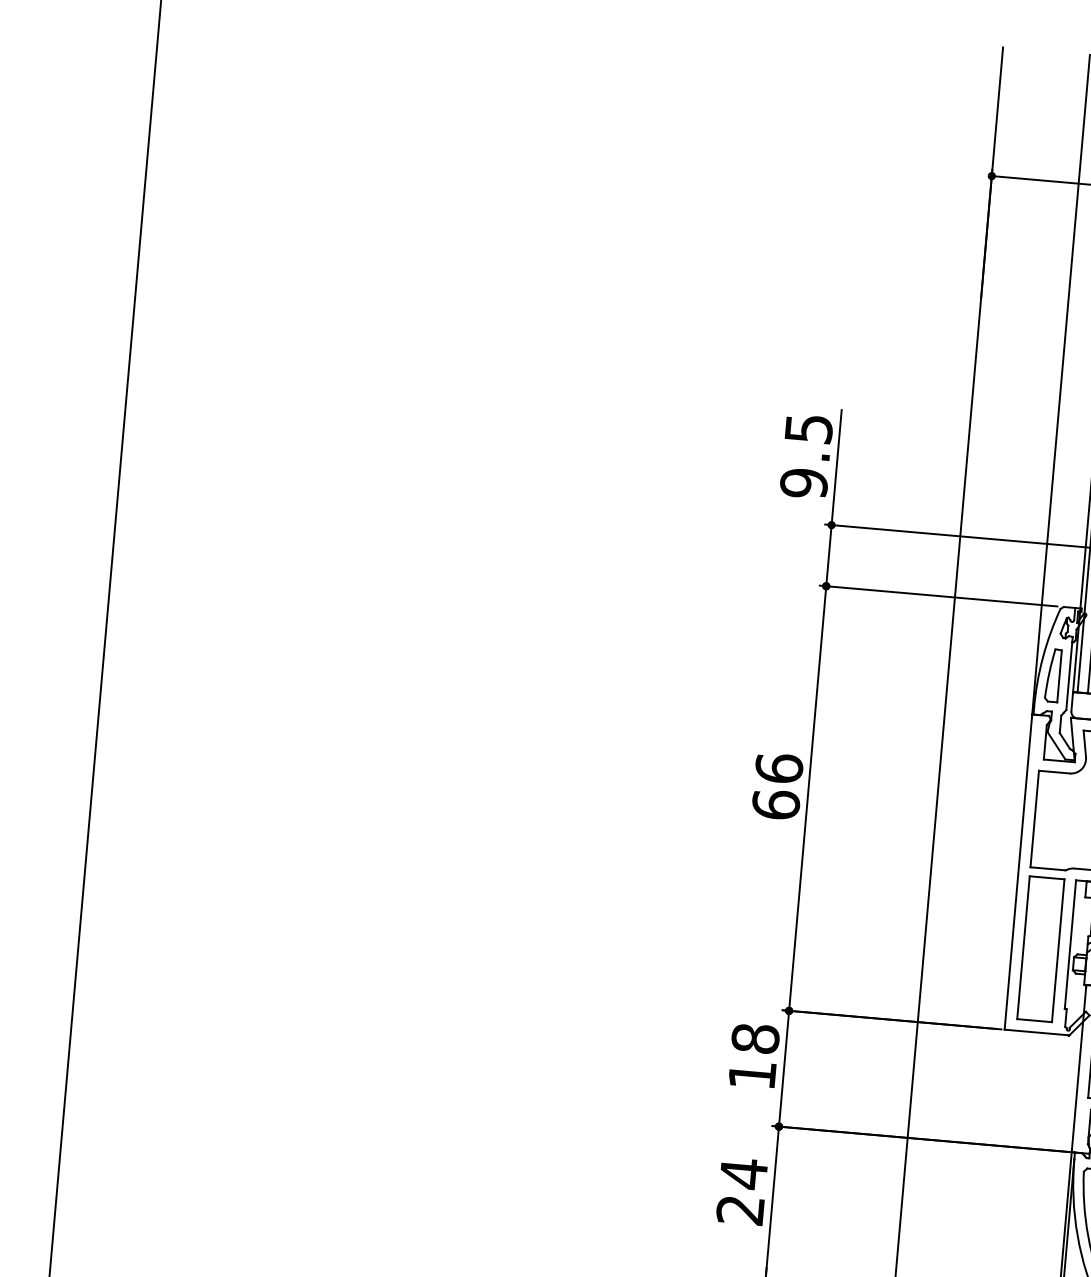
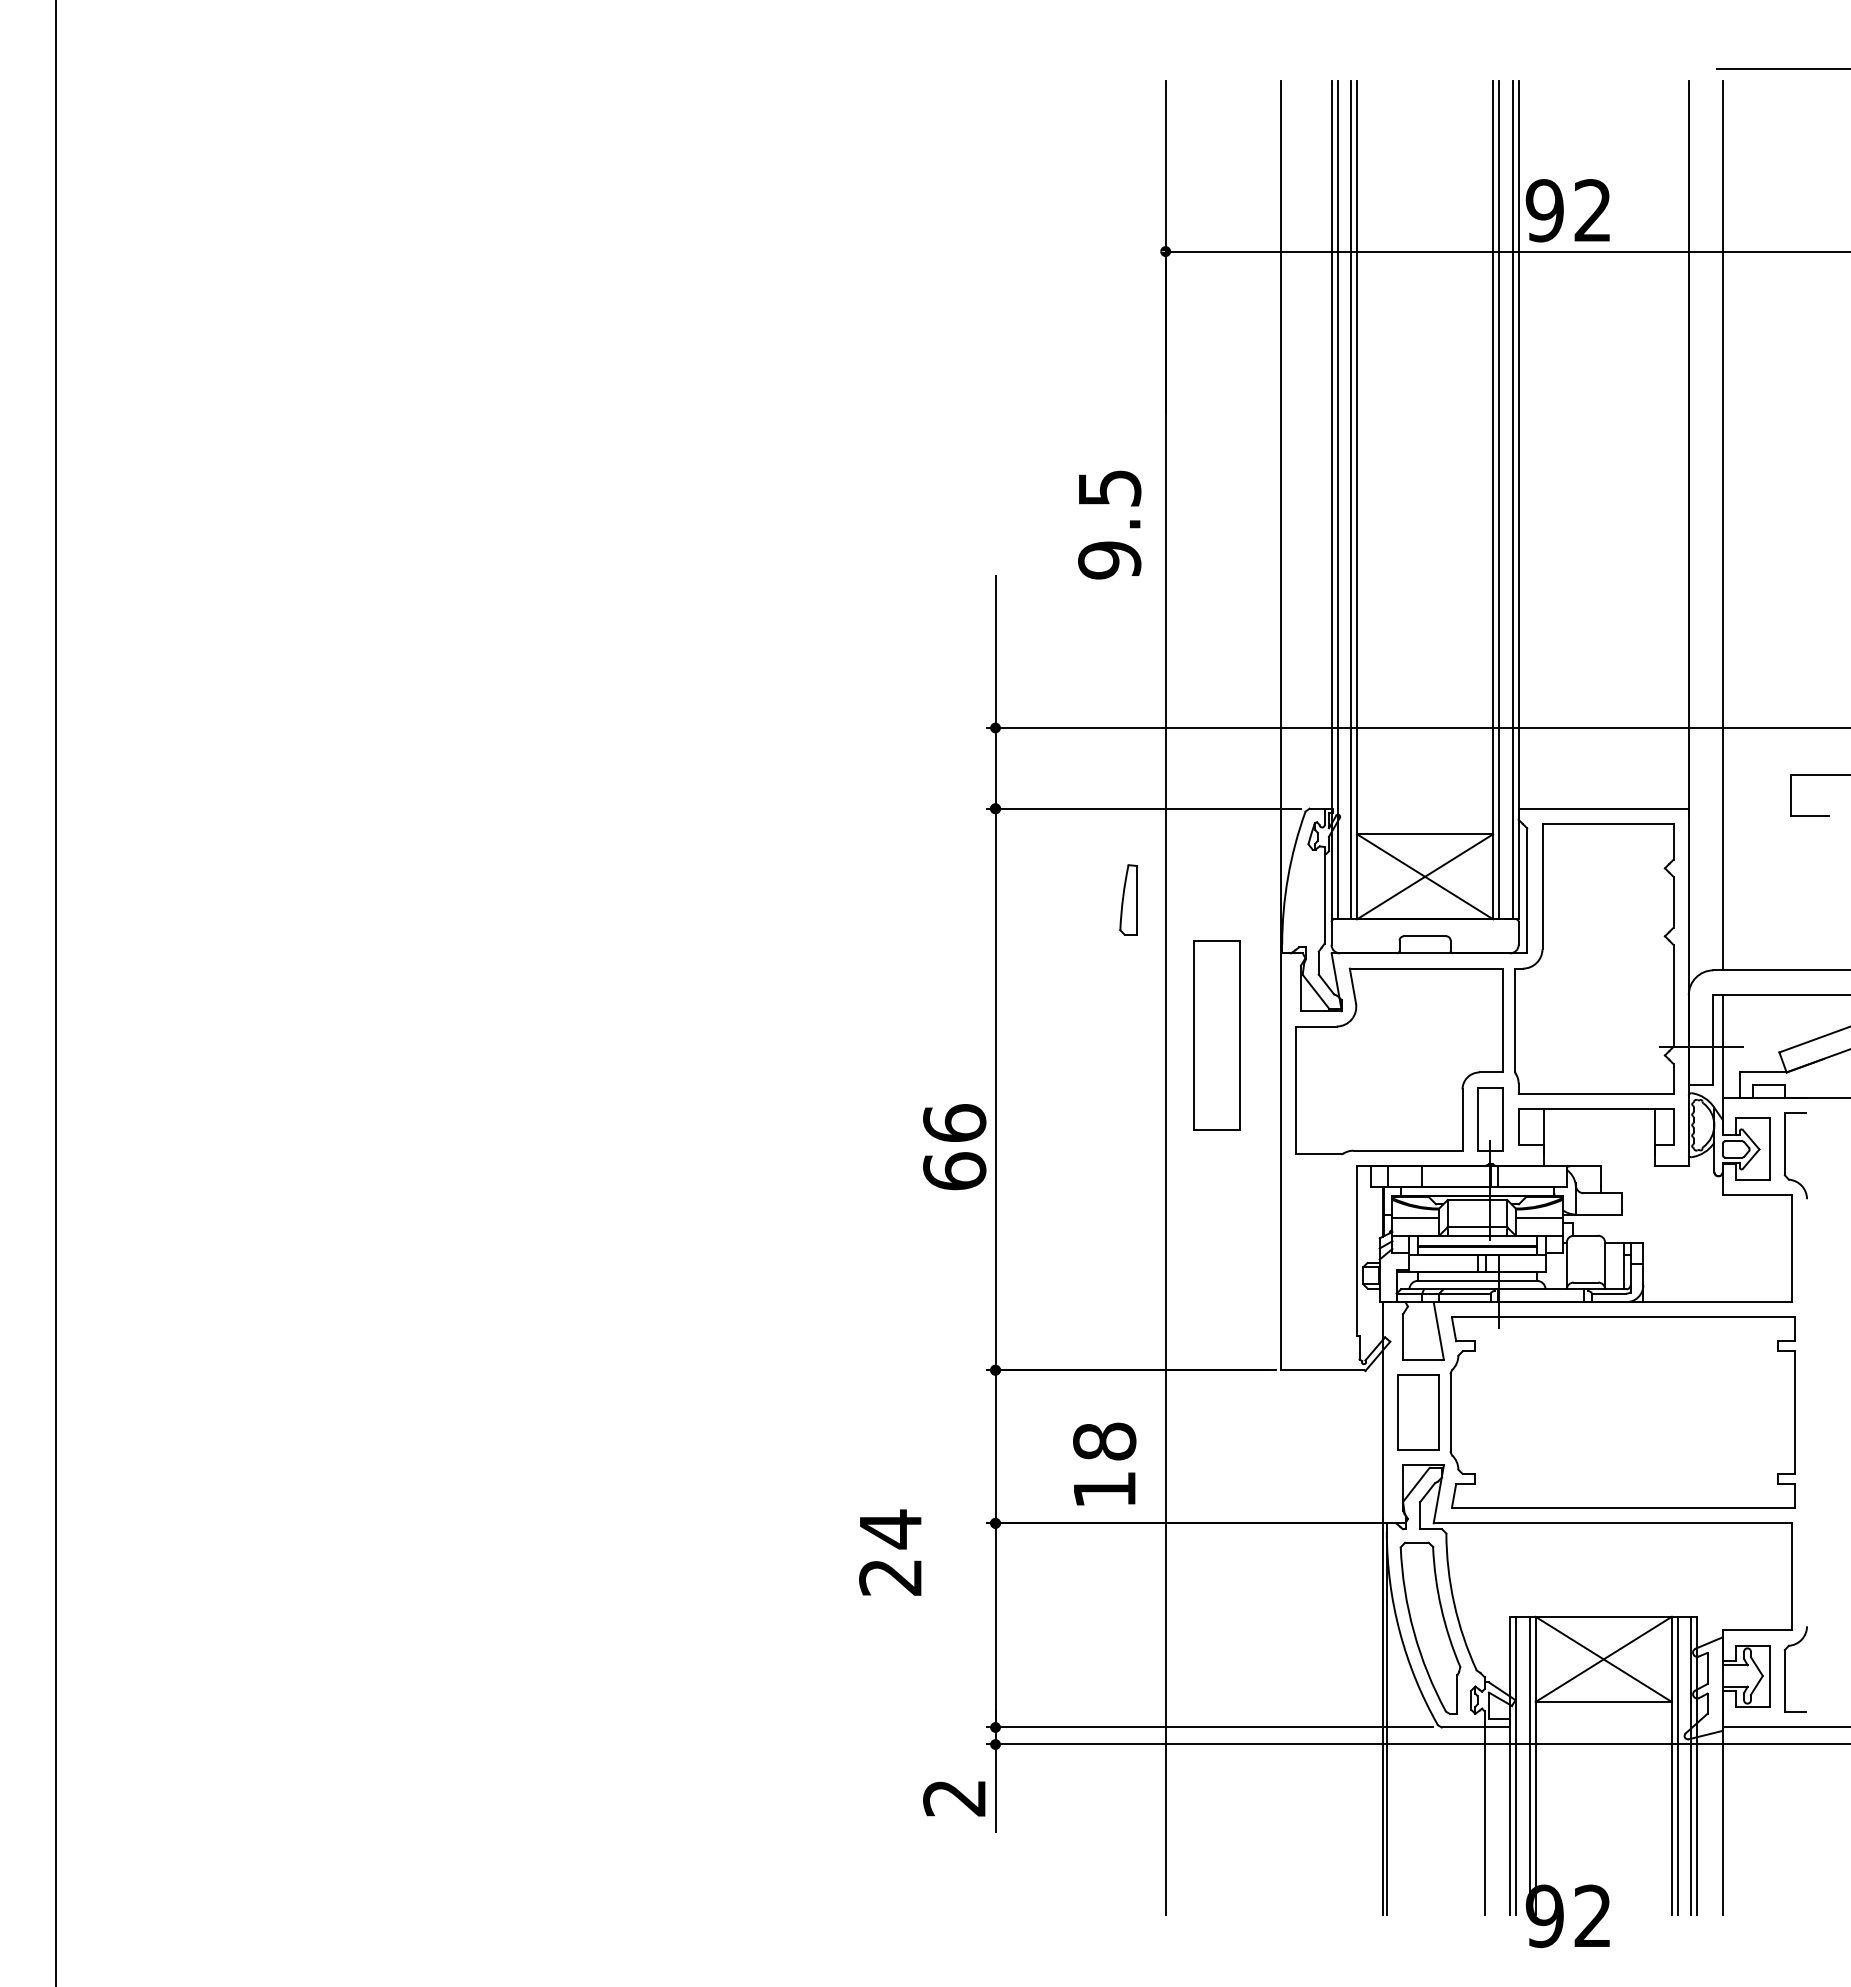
text: (806, 456) -> (1109, 524), moved
part: (1053, 675) -> (1128, 899), moved
text: (777, 786) -> (954, 1147), moved
part: (1040, 949) -> (1216, 1035), moved
text: (753, 1055) -> (1104, 1463), moved
text: (742, 1191) -> (890, 1552), moved

